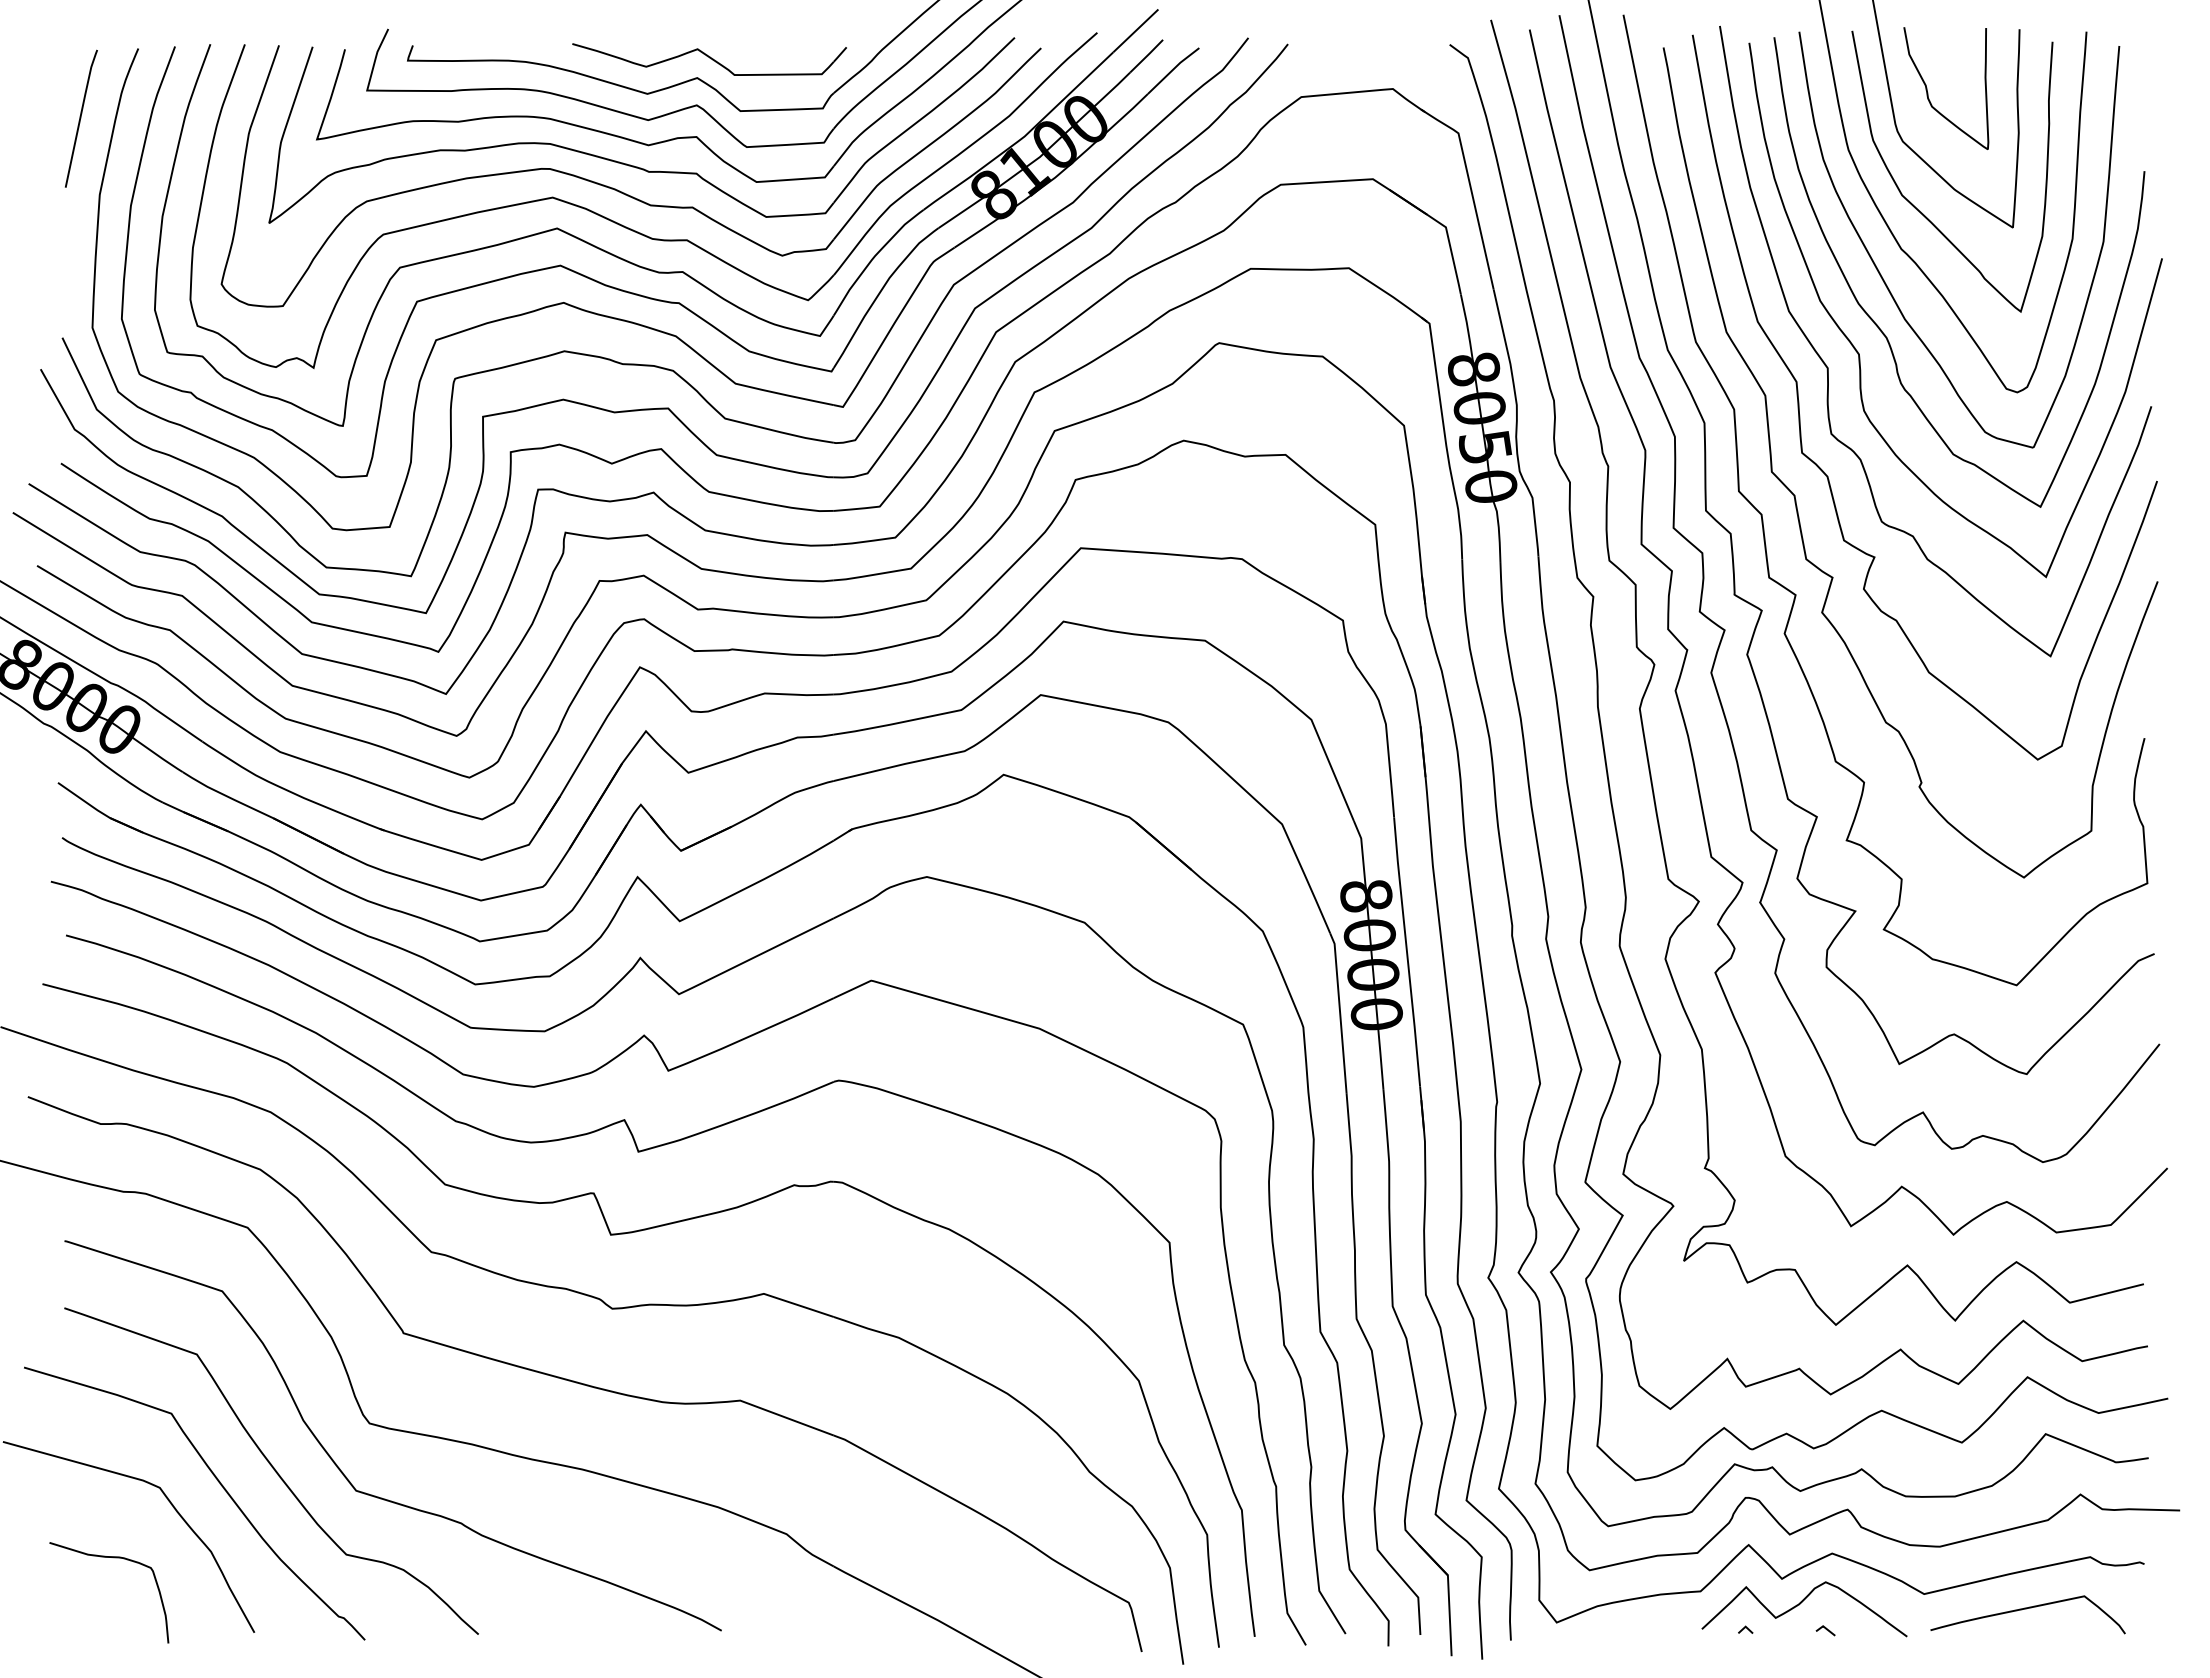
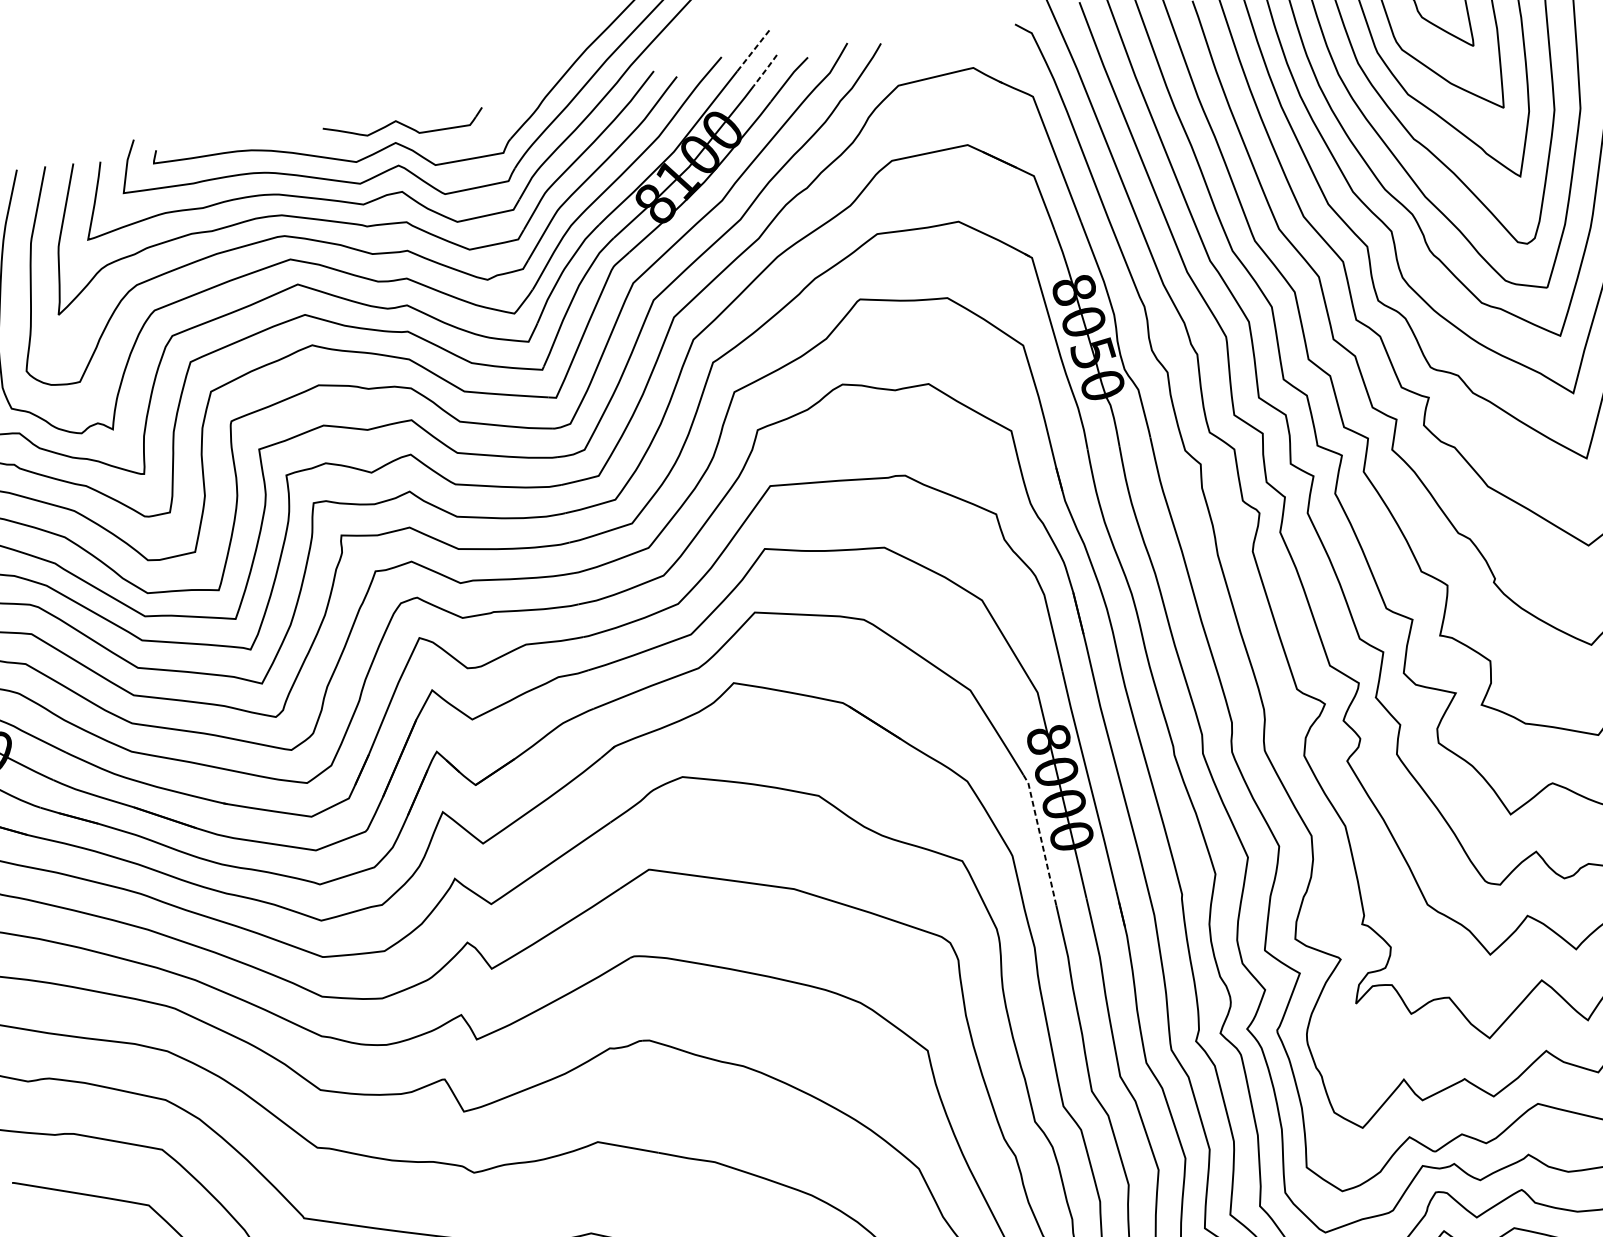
line: (1135, 31) -> (753, 51), solid -> dashed
line: (1147, 56) -> (766, 70), solid -> dashed
part: (709, 59) -> (403, 126), size x0.7
line: (1340, 1012) -> (1041, 839), solid -> dashed

